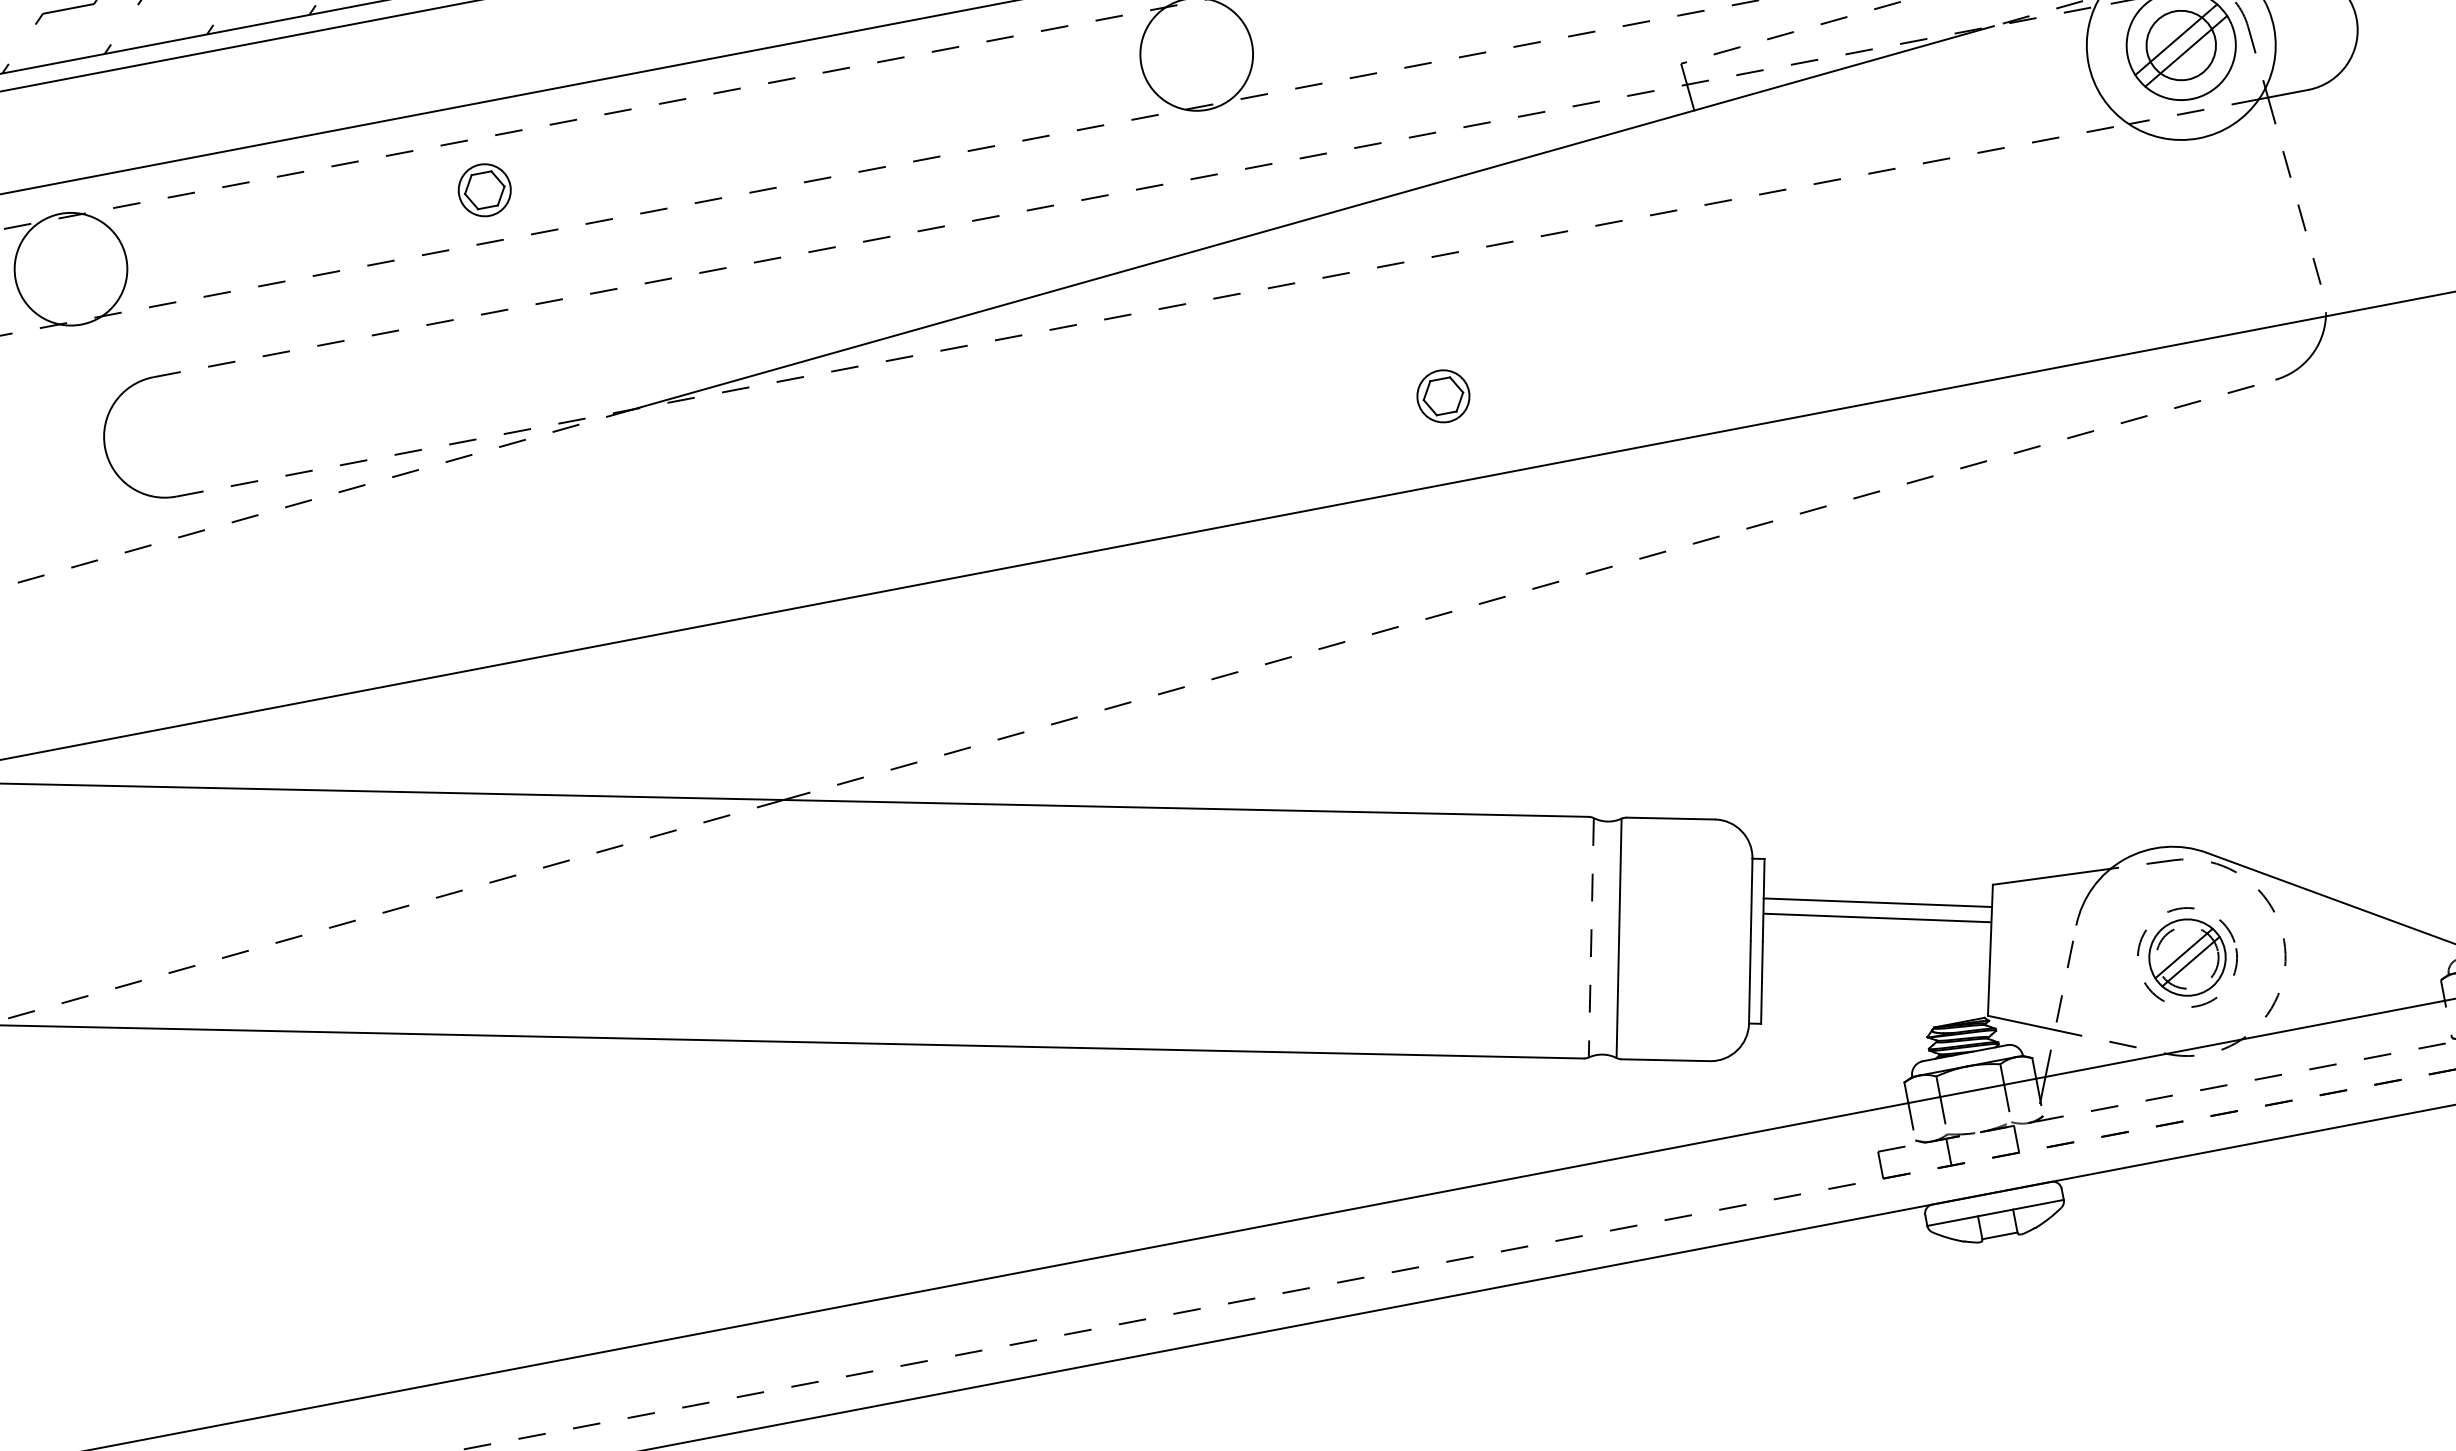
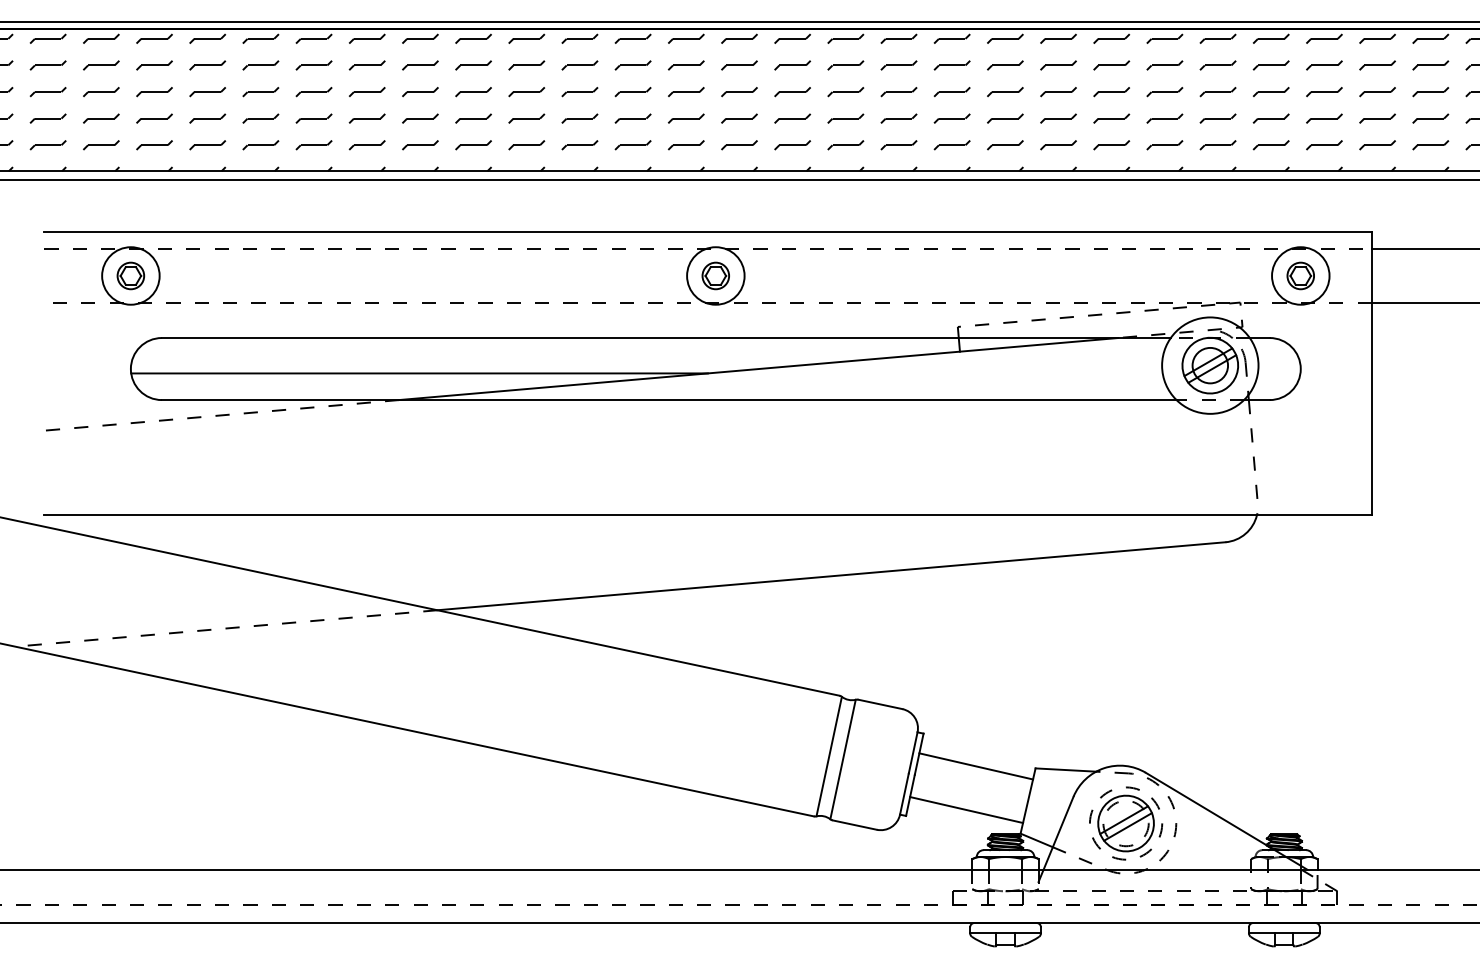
part: (483, 189) -> (130, 275), moved
line: (1124, 192) -> (666, 338), dashed -> solid
line: (1153, 311) -> (669, 400), dashed -> solid
line: (662, 350) -> (419, 373), added
part: (1442, 395) -> (715, 275), moved
line: (1529, 590) -> (831, 576), dashed -> solid
line: (1877, 918) -> (966, 810), moved
line: (1592, 939) -> (829, 757), dashed -> solid
part: (2188, 957) -> (1126, 823), size x1.43
line: (2060, 999) -> (1058, 832), dashed -> solid

